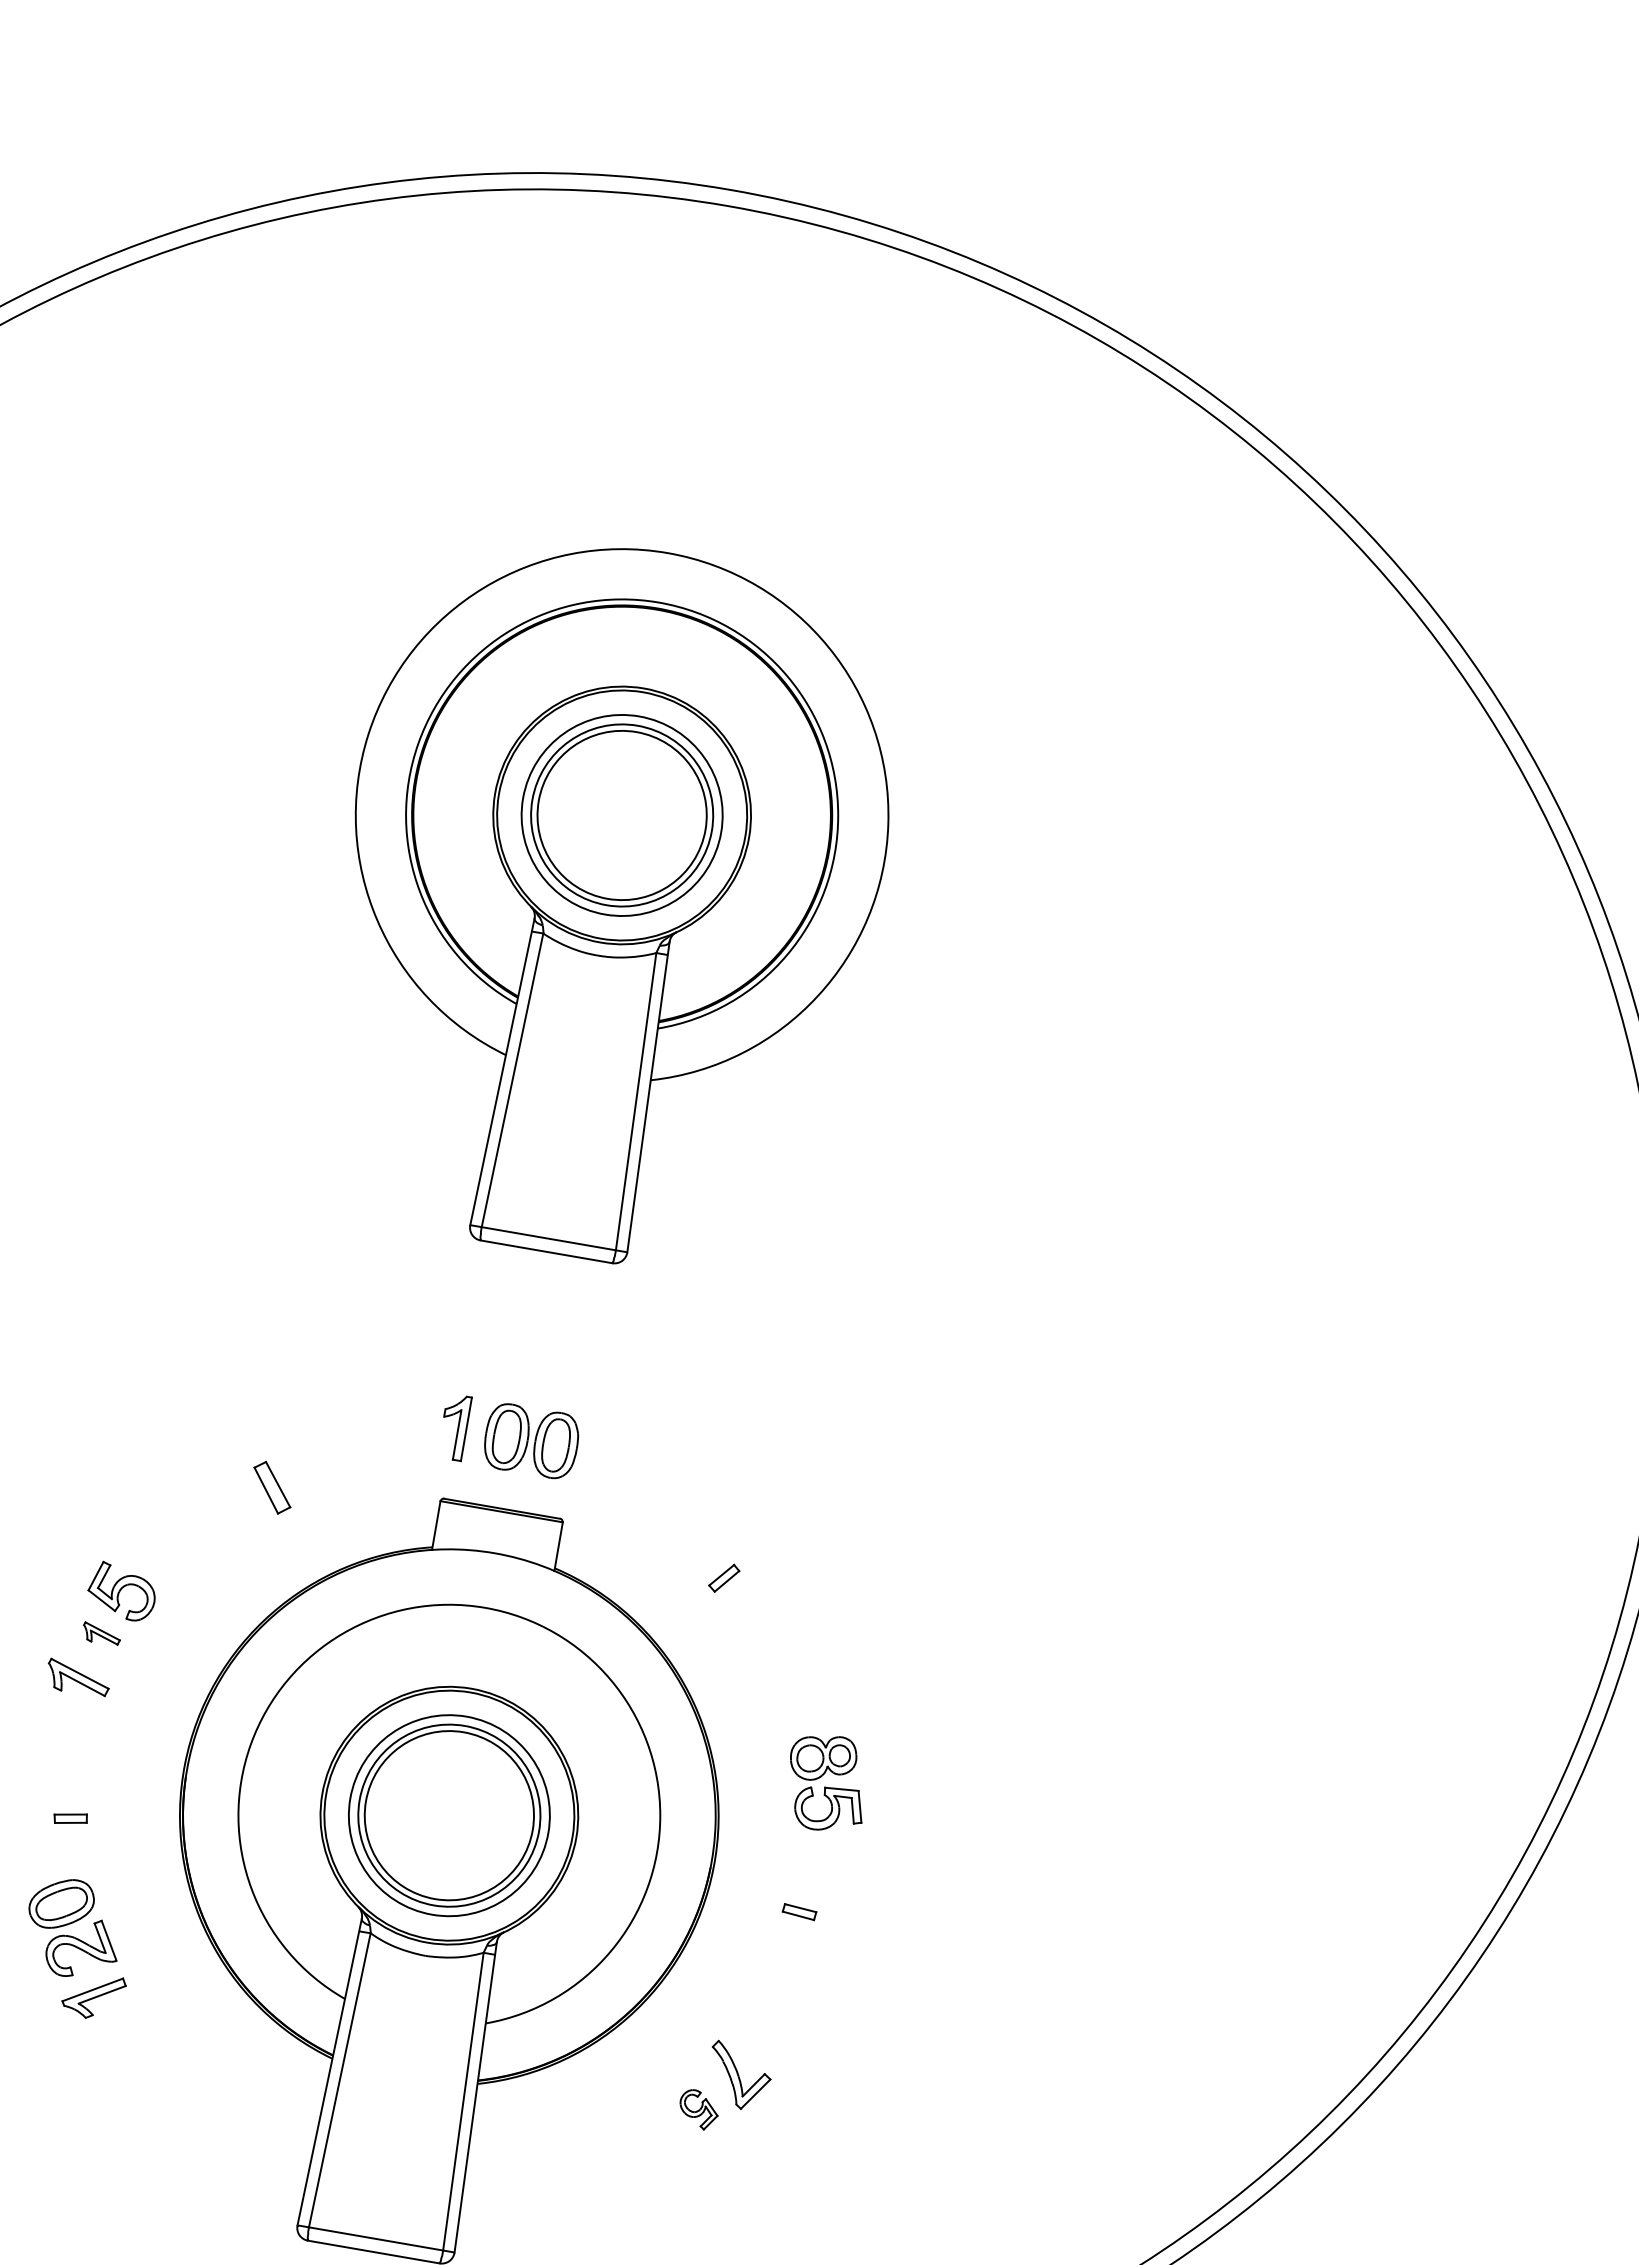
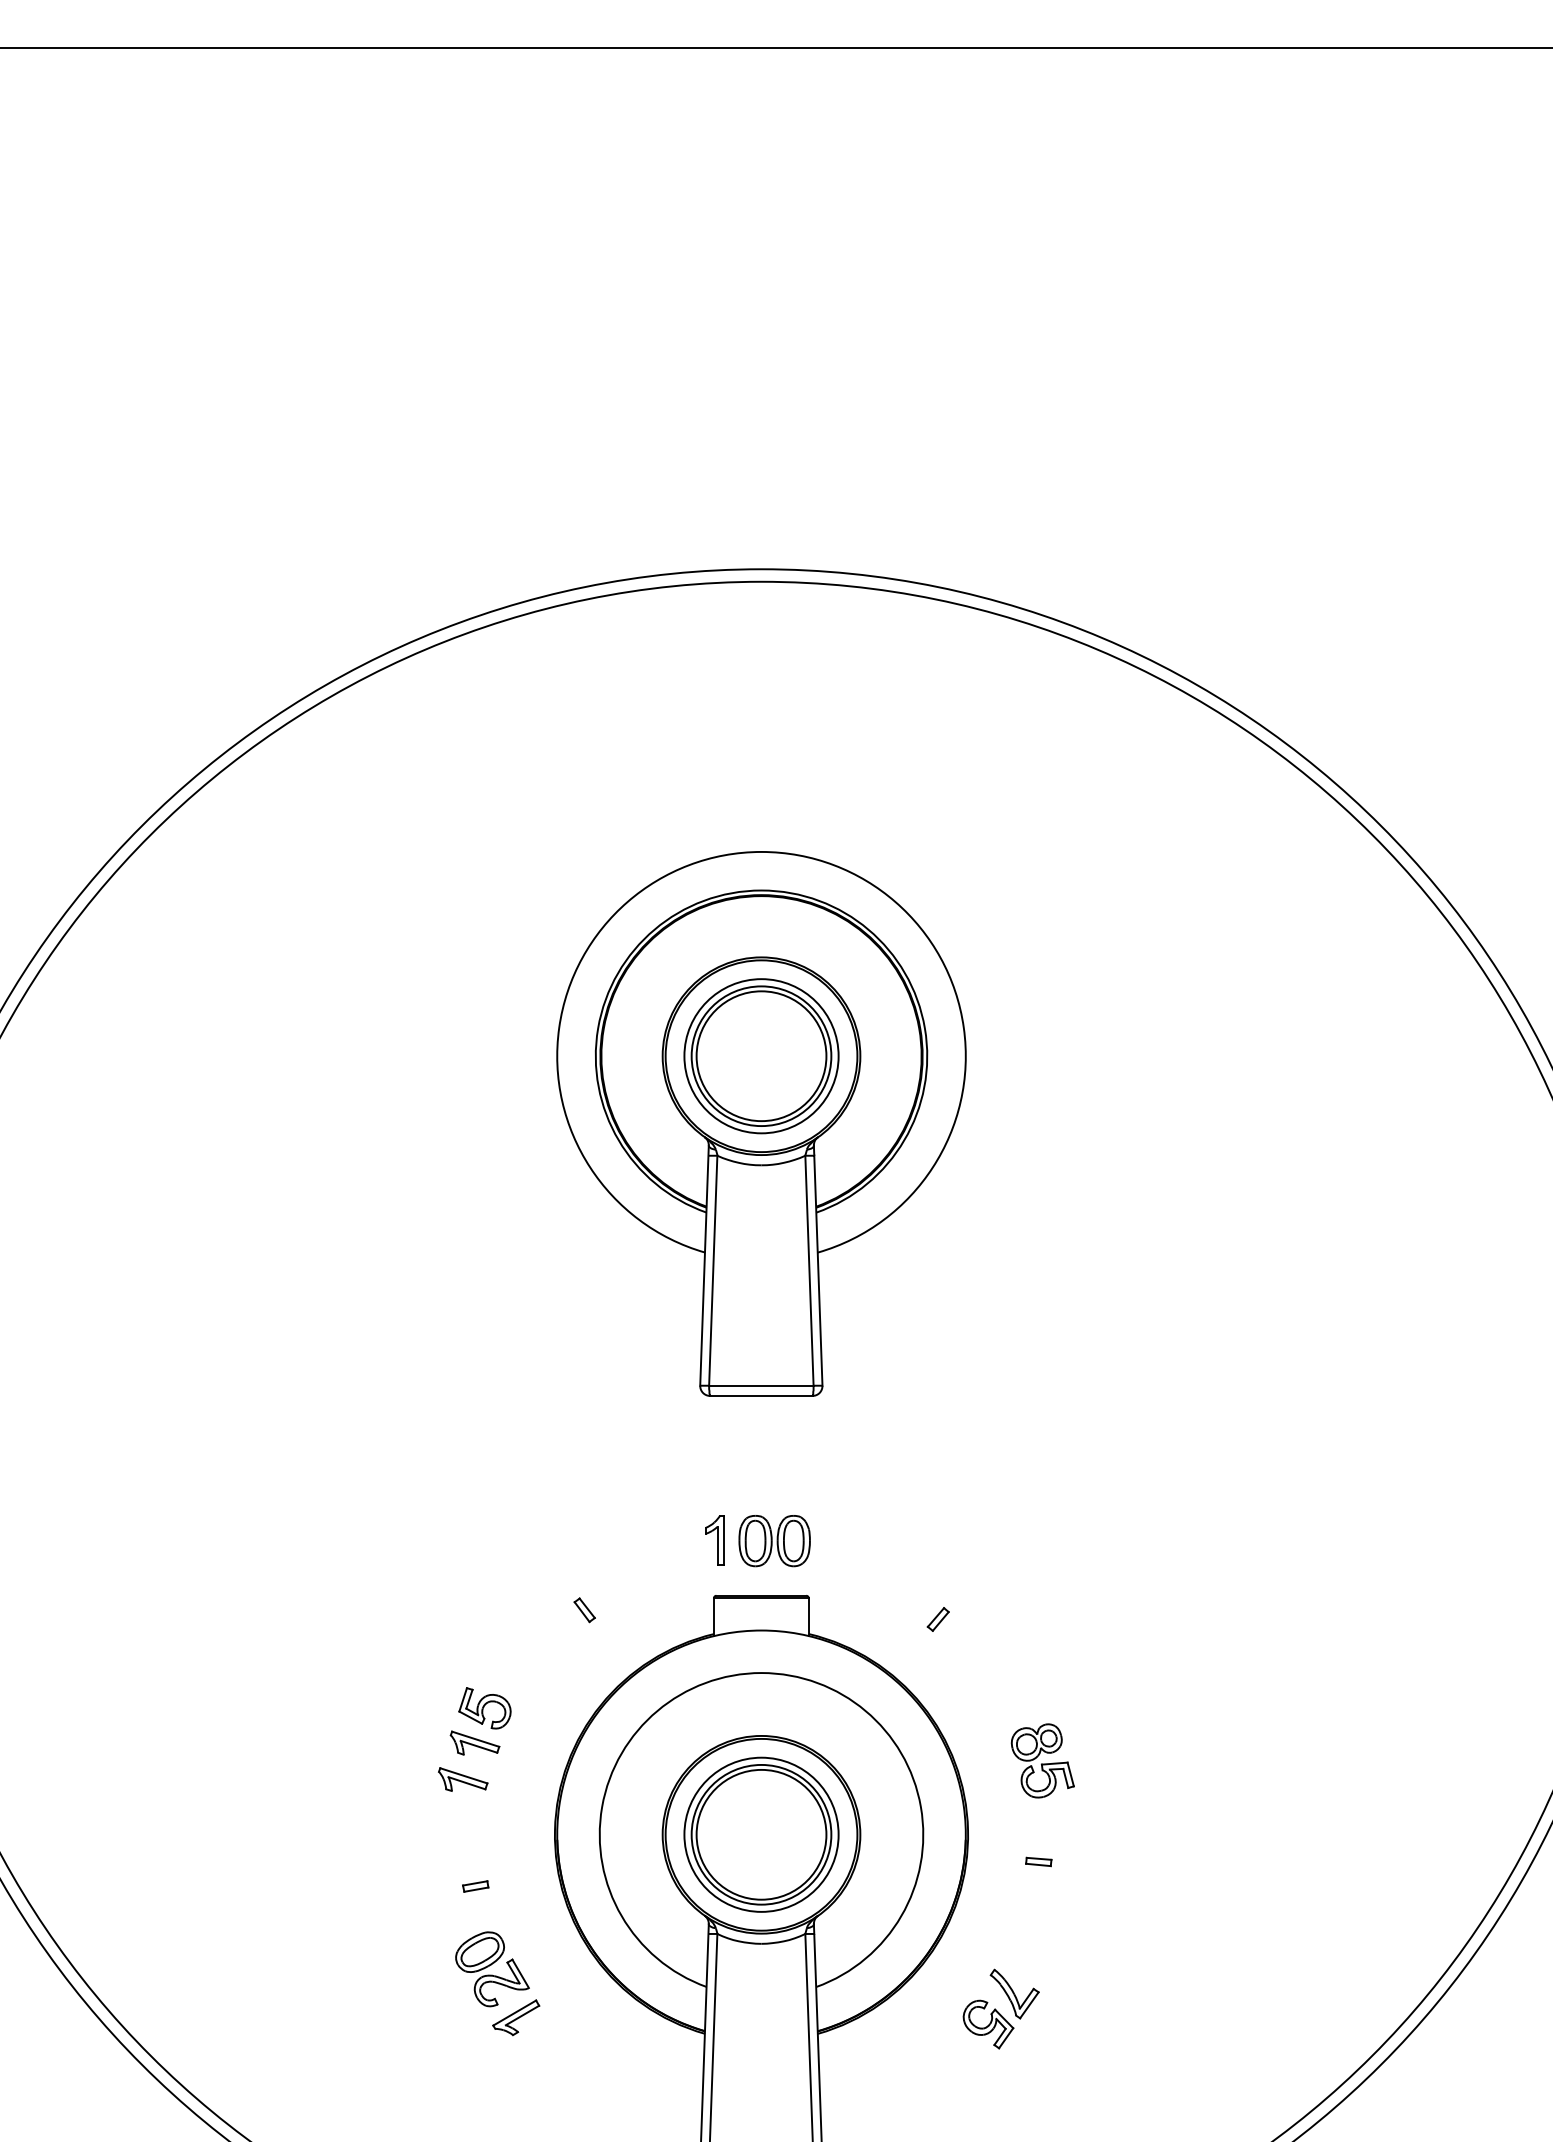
part: (271, 1488) -> (584, 1610), size x0.62
part: (101, 1633) -> (474, 1742), size x1.67
part: (698, 2109) -> (988, 2024), size x1.67

